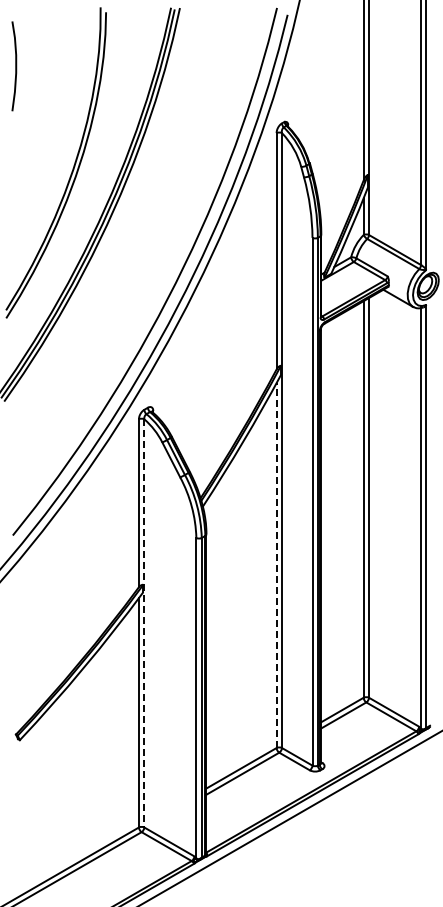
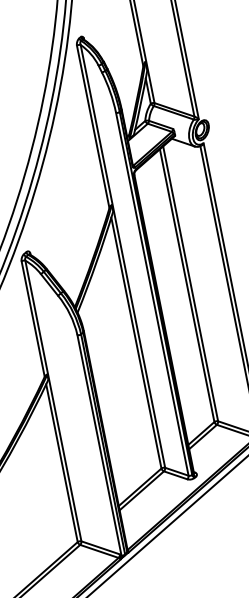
line: (276, 565) -> (136, 343), dashed -> solid
line: (144, 623) -> (53, 401), dashed -> solid

